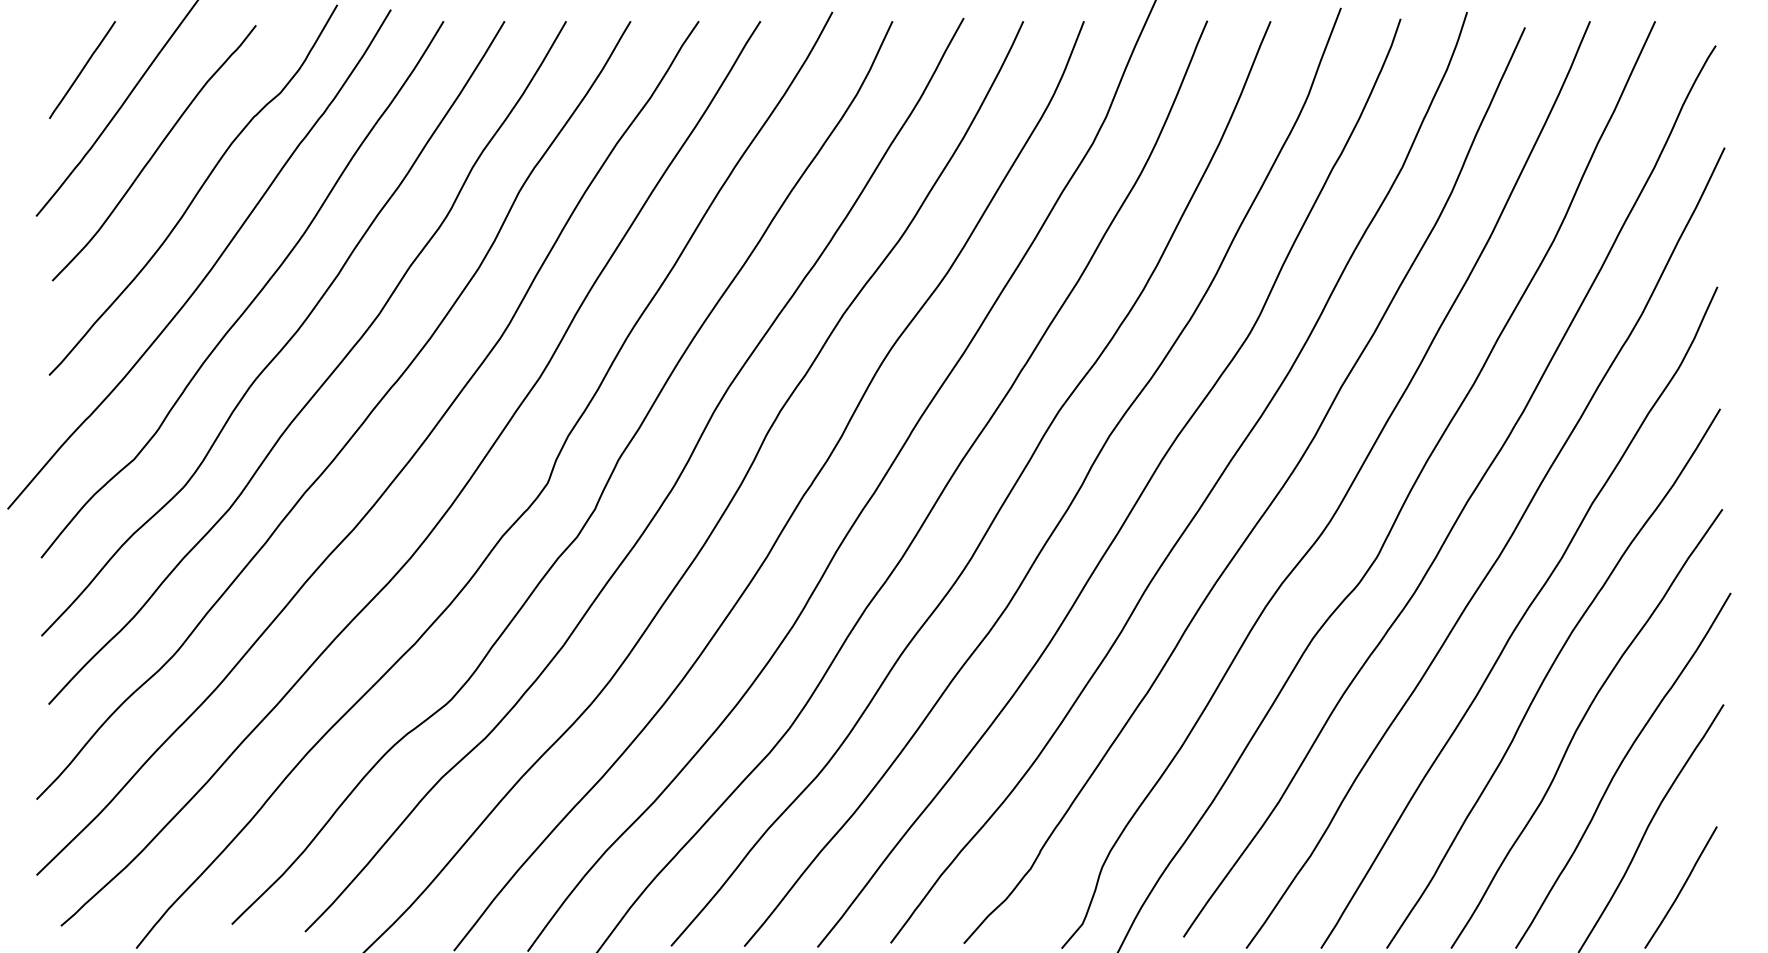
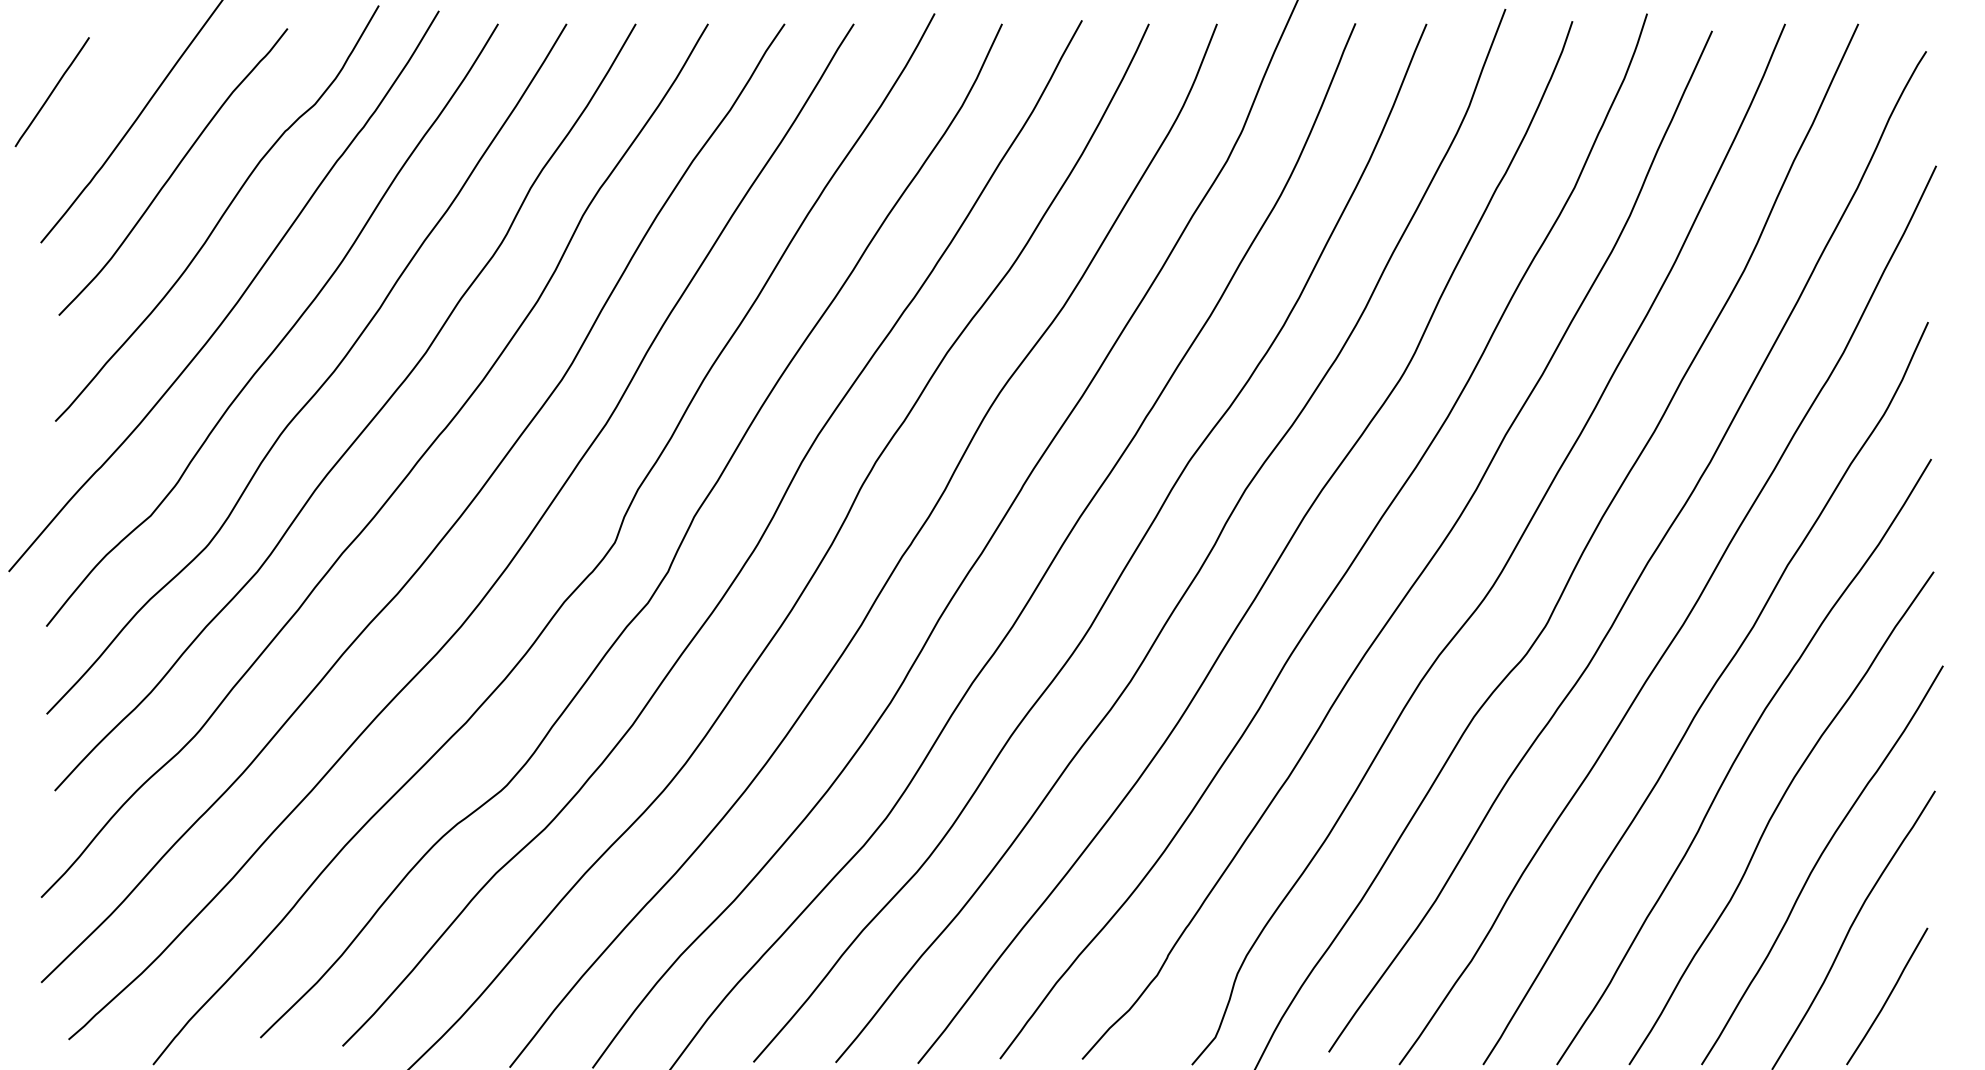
line: (82, 70) -> (52, 92), moved

